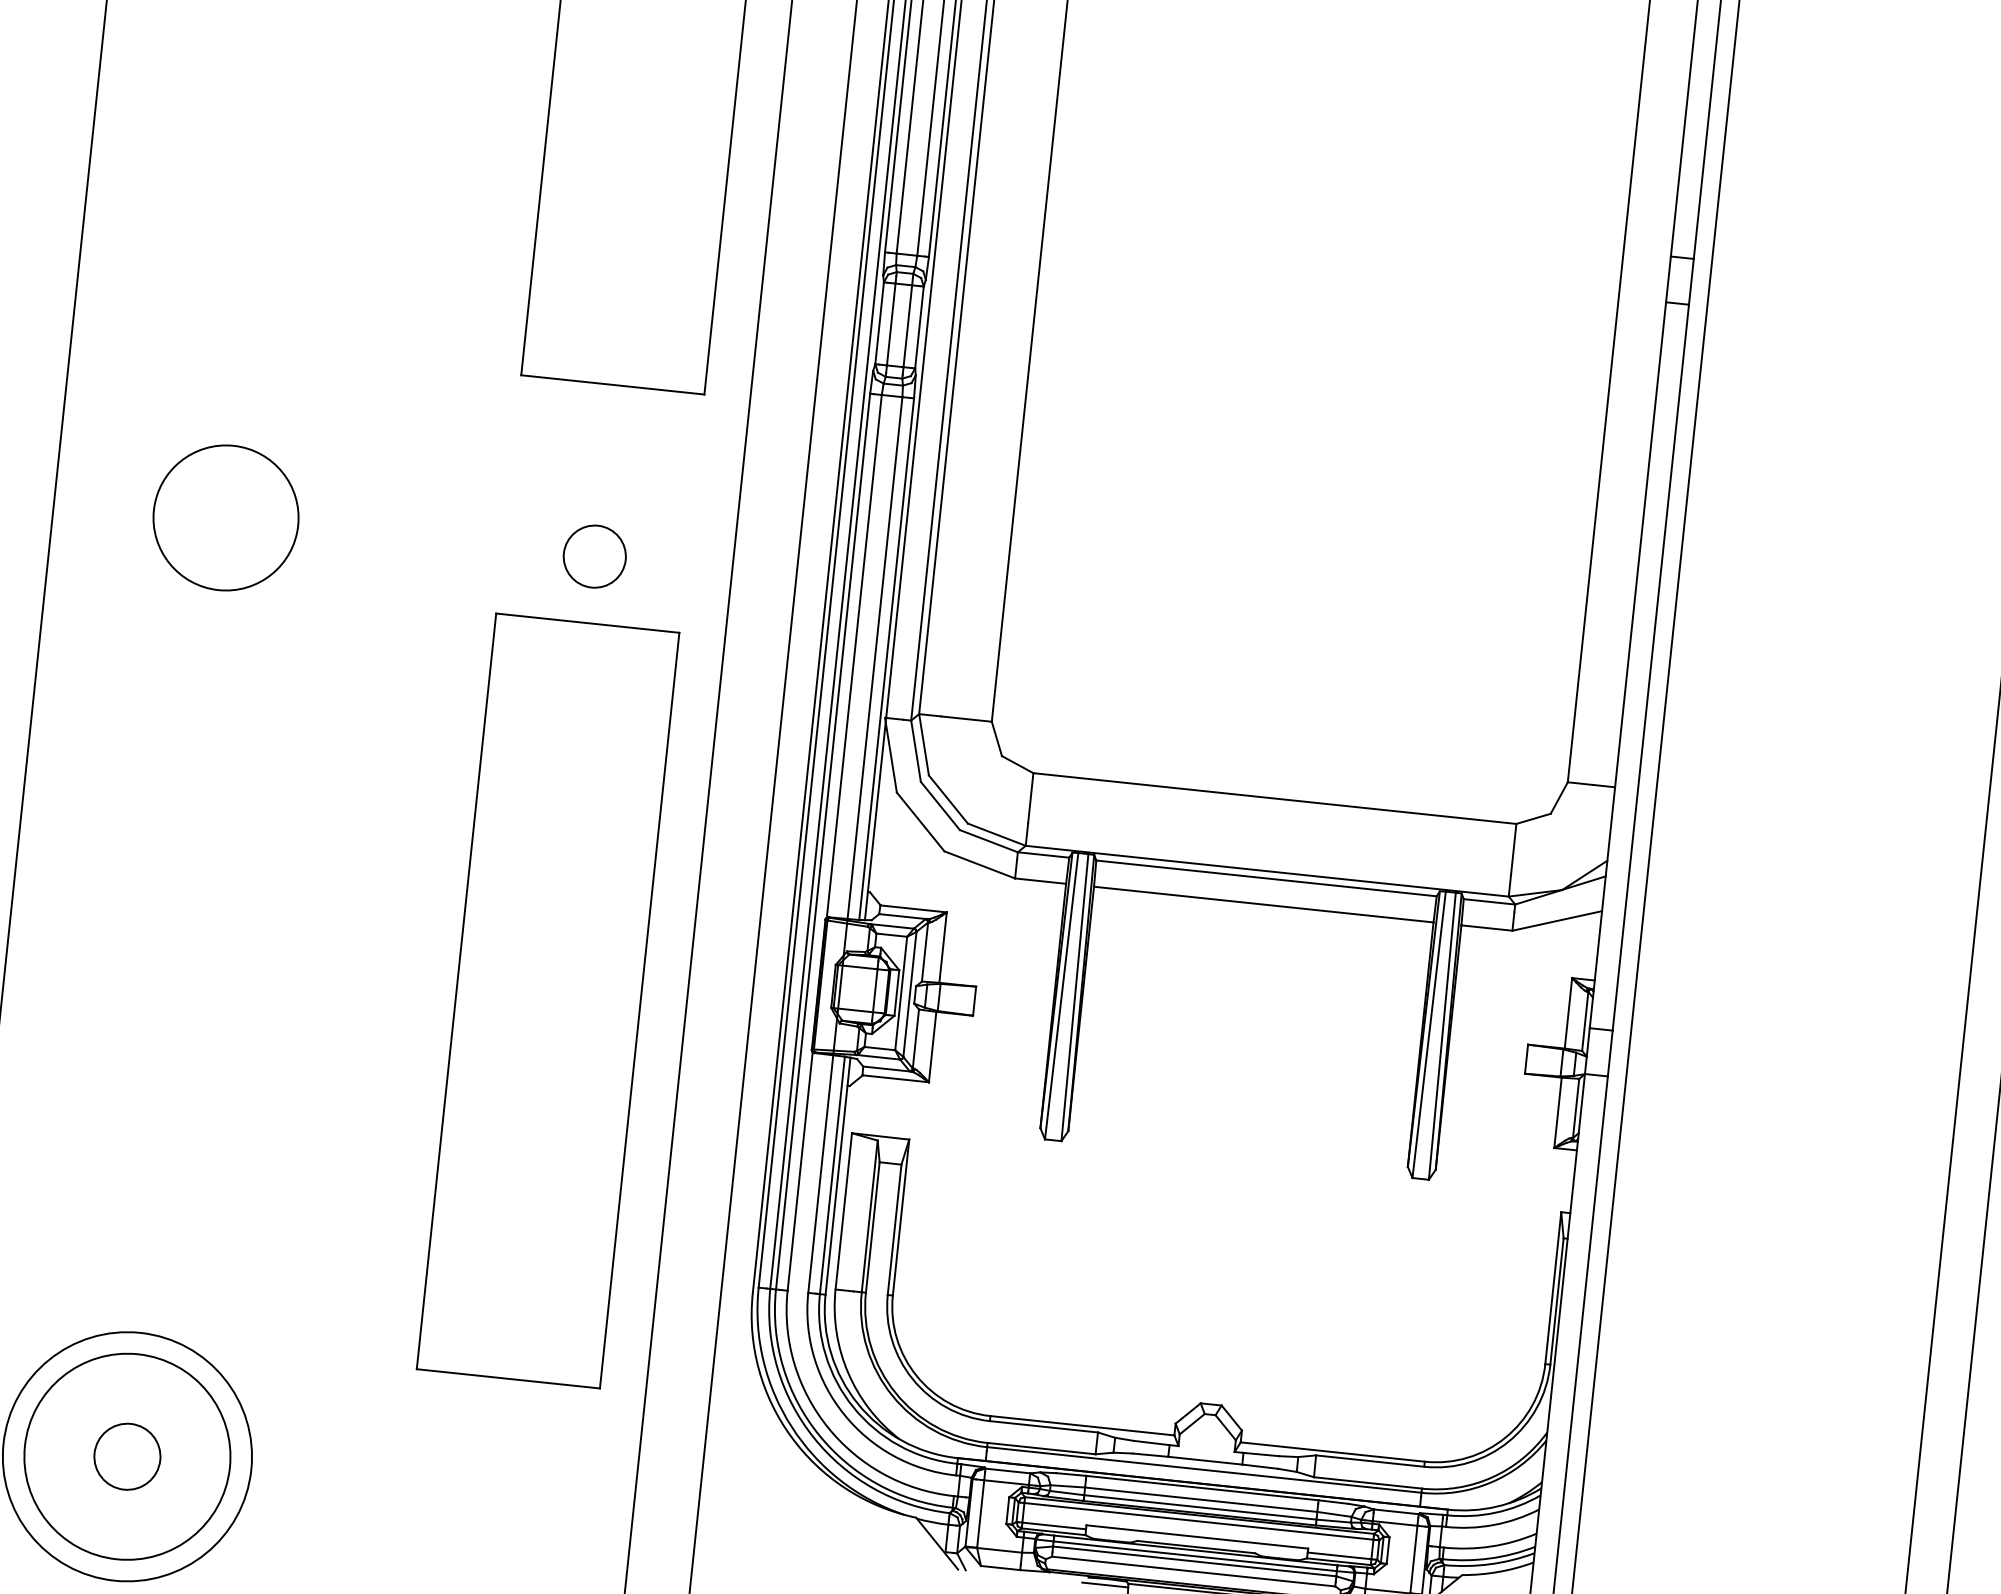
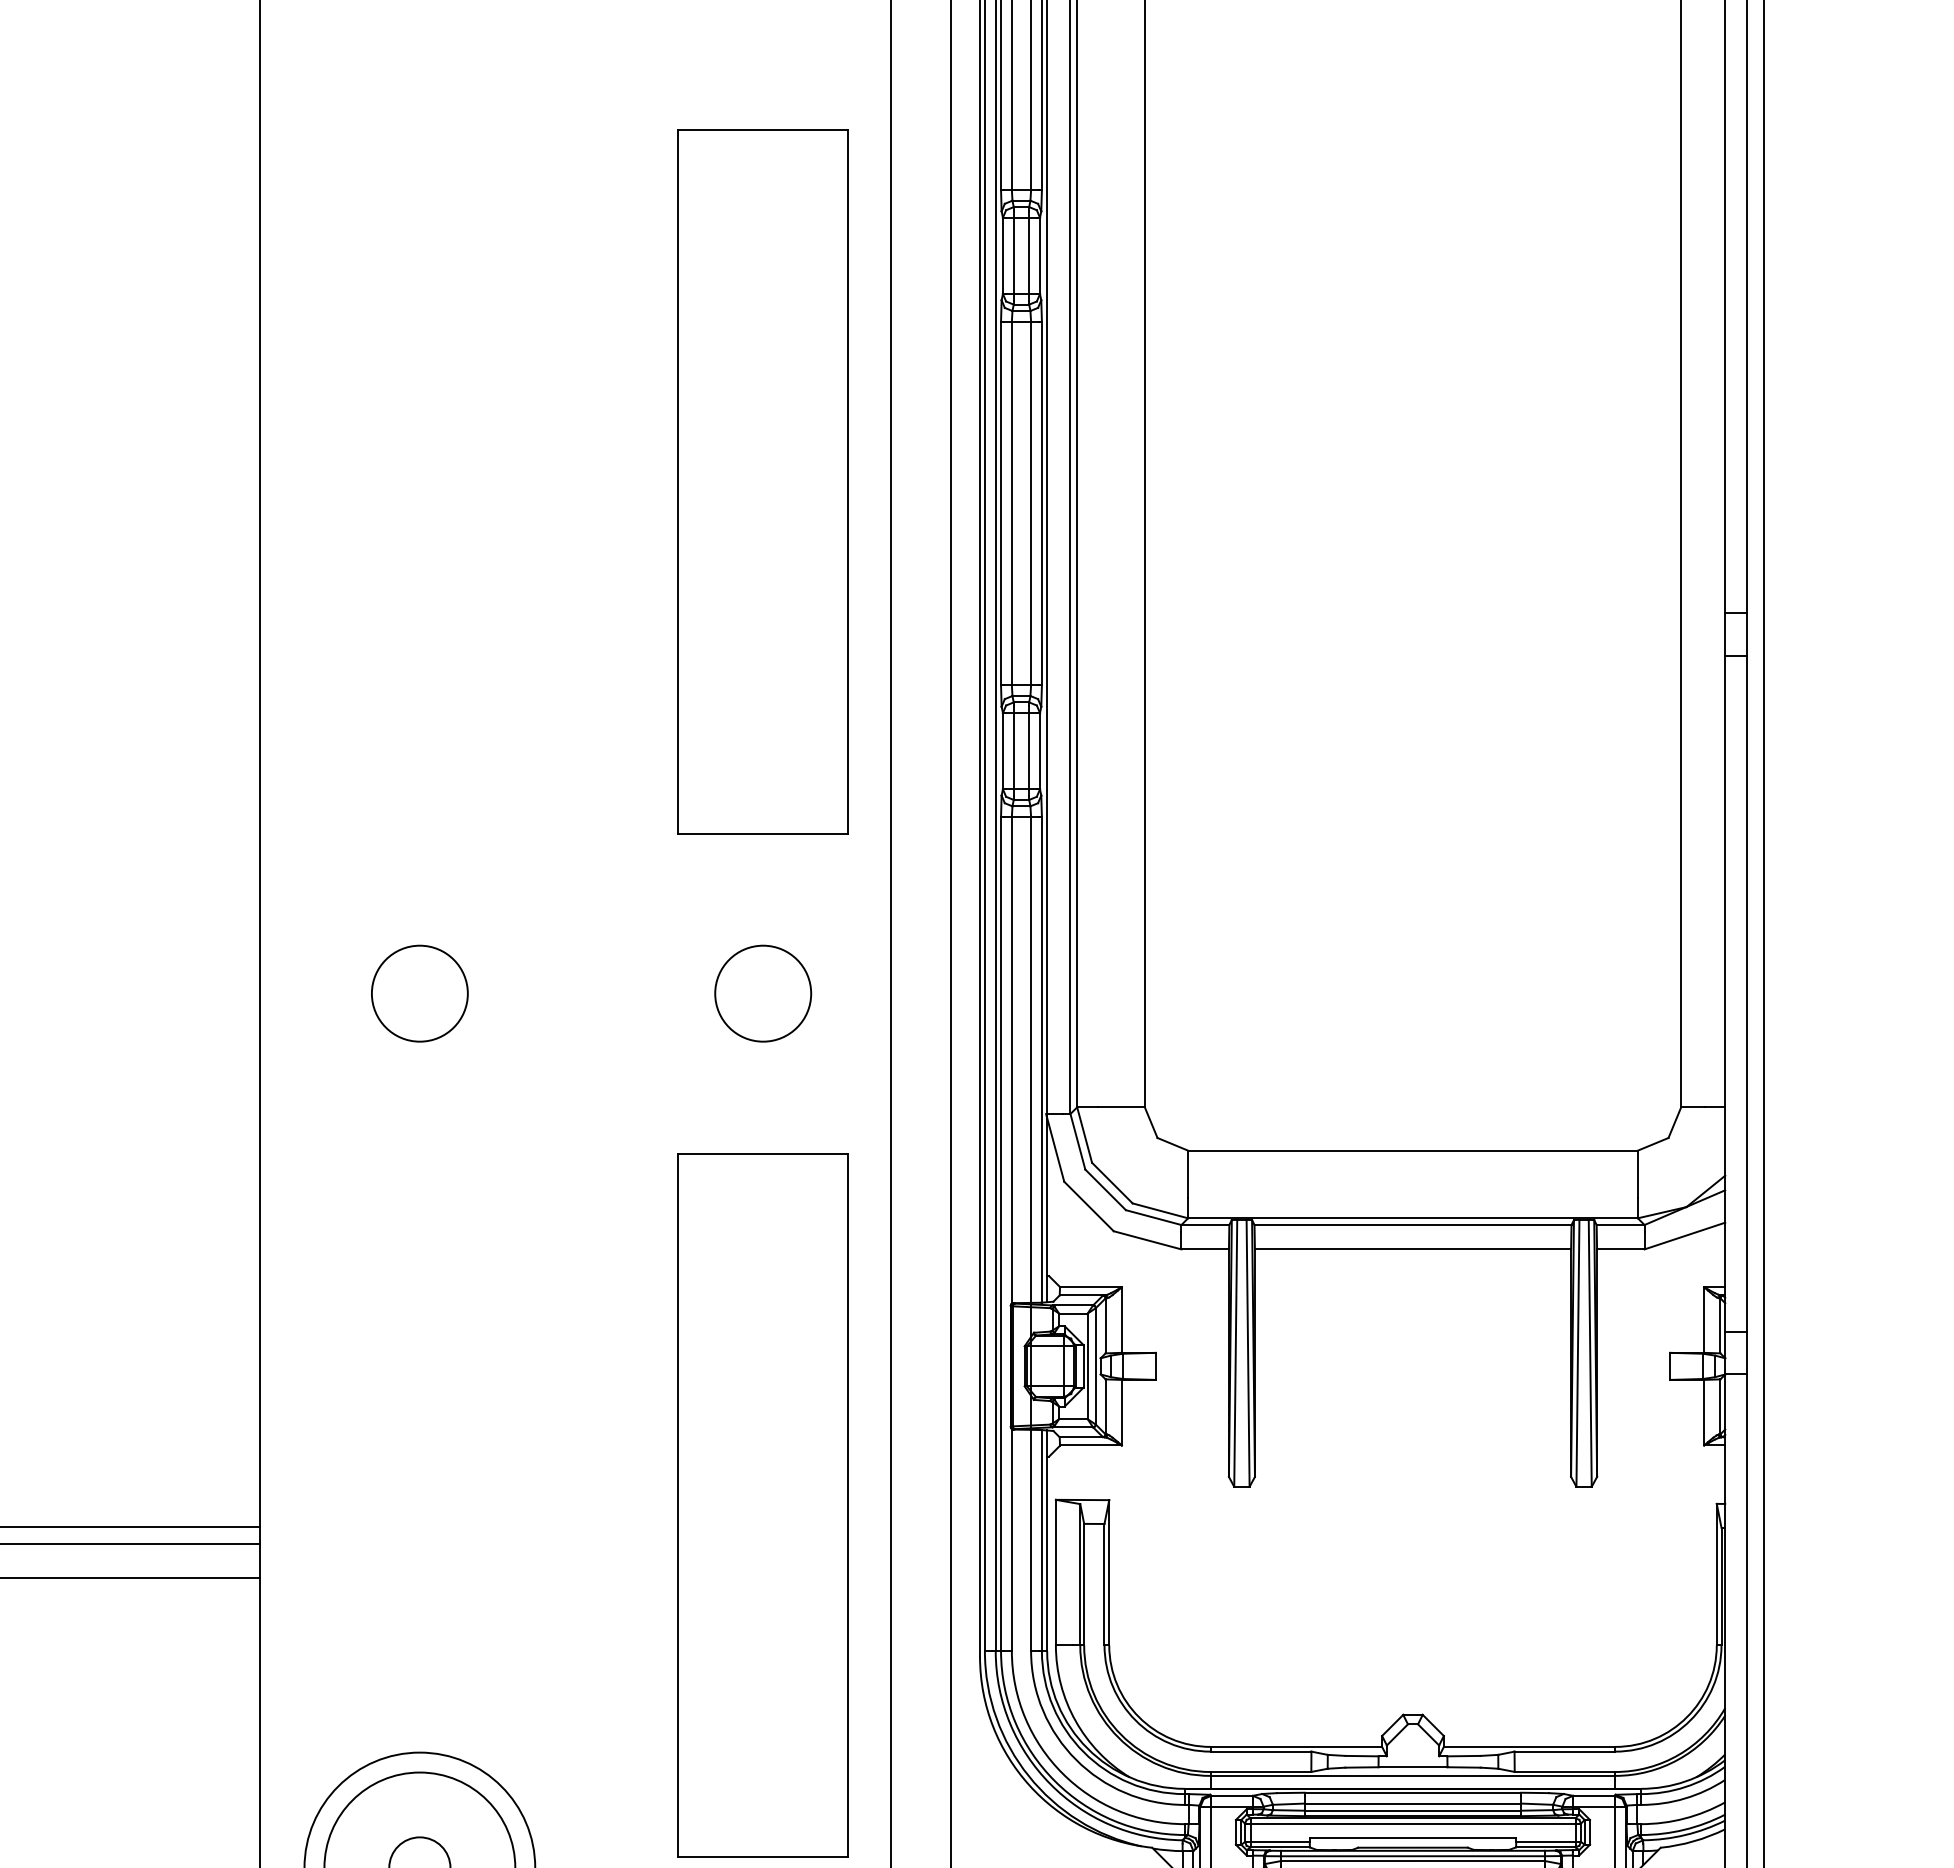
circle: (225, 517) -> (419, 993), size x0.71
circle: (595, 556) -> (763, 993), size x1.67
part: (547, 1000) -> (762, 1505), moved

